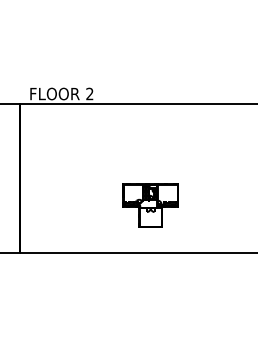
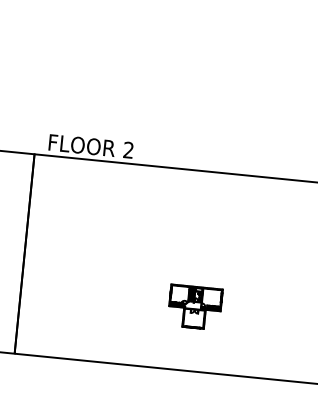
part: (150, 205) -> (194, 307), size x0.7

